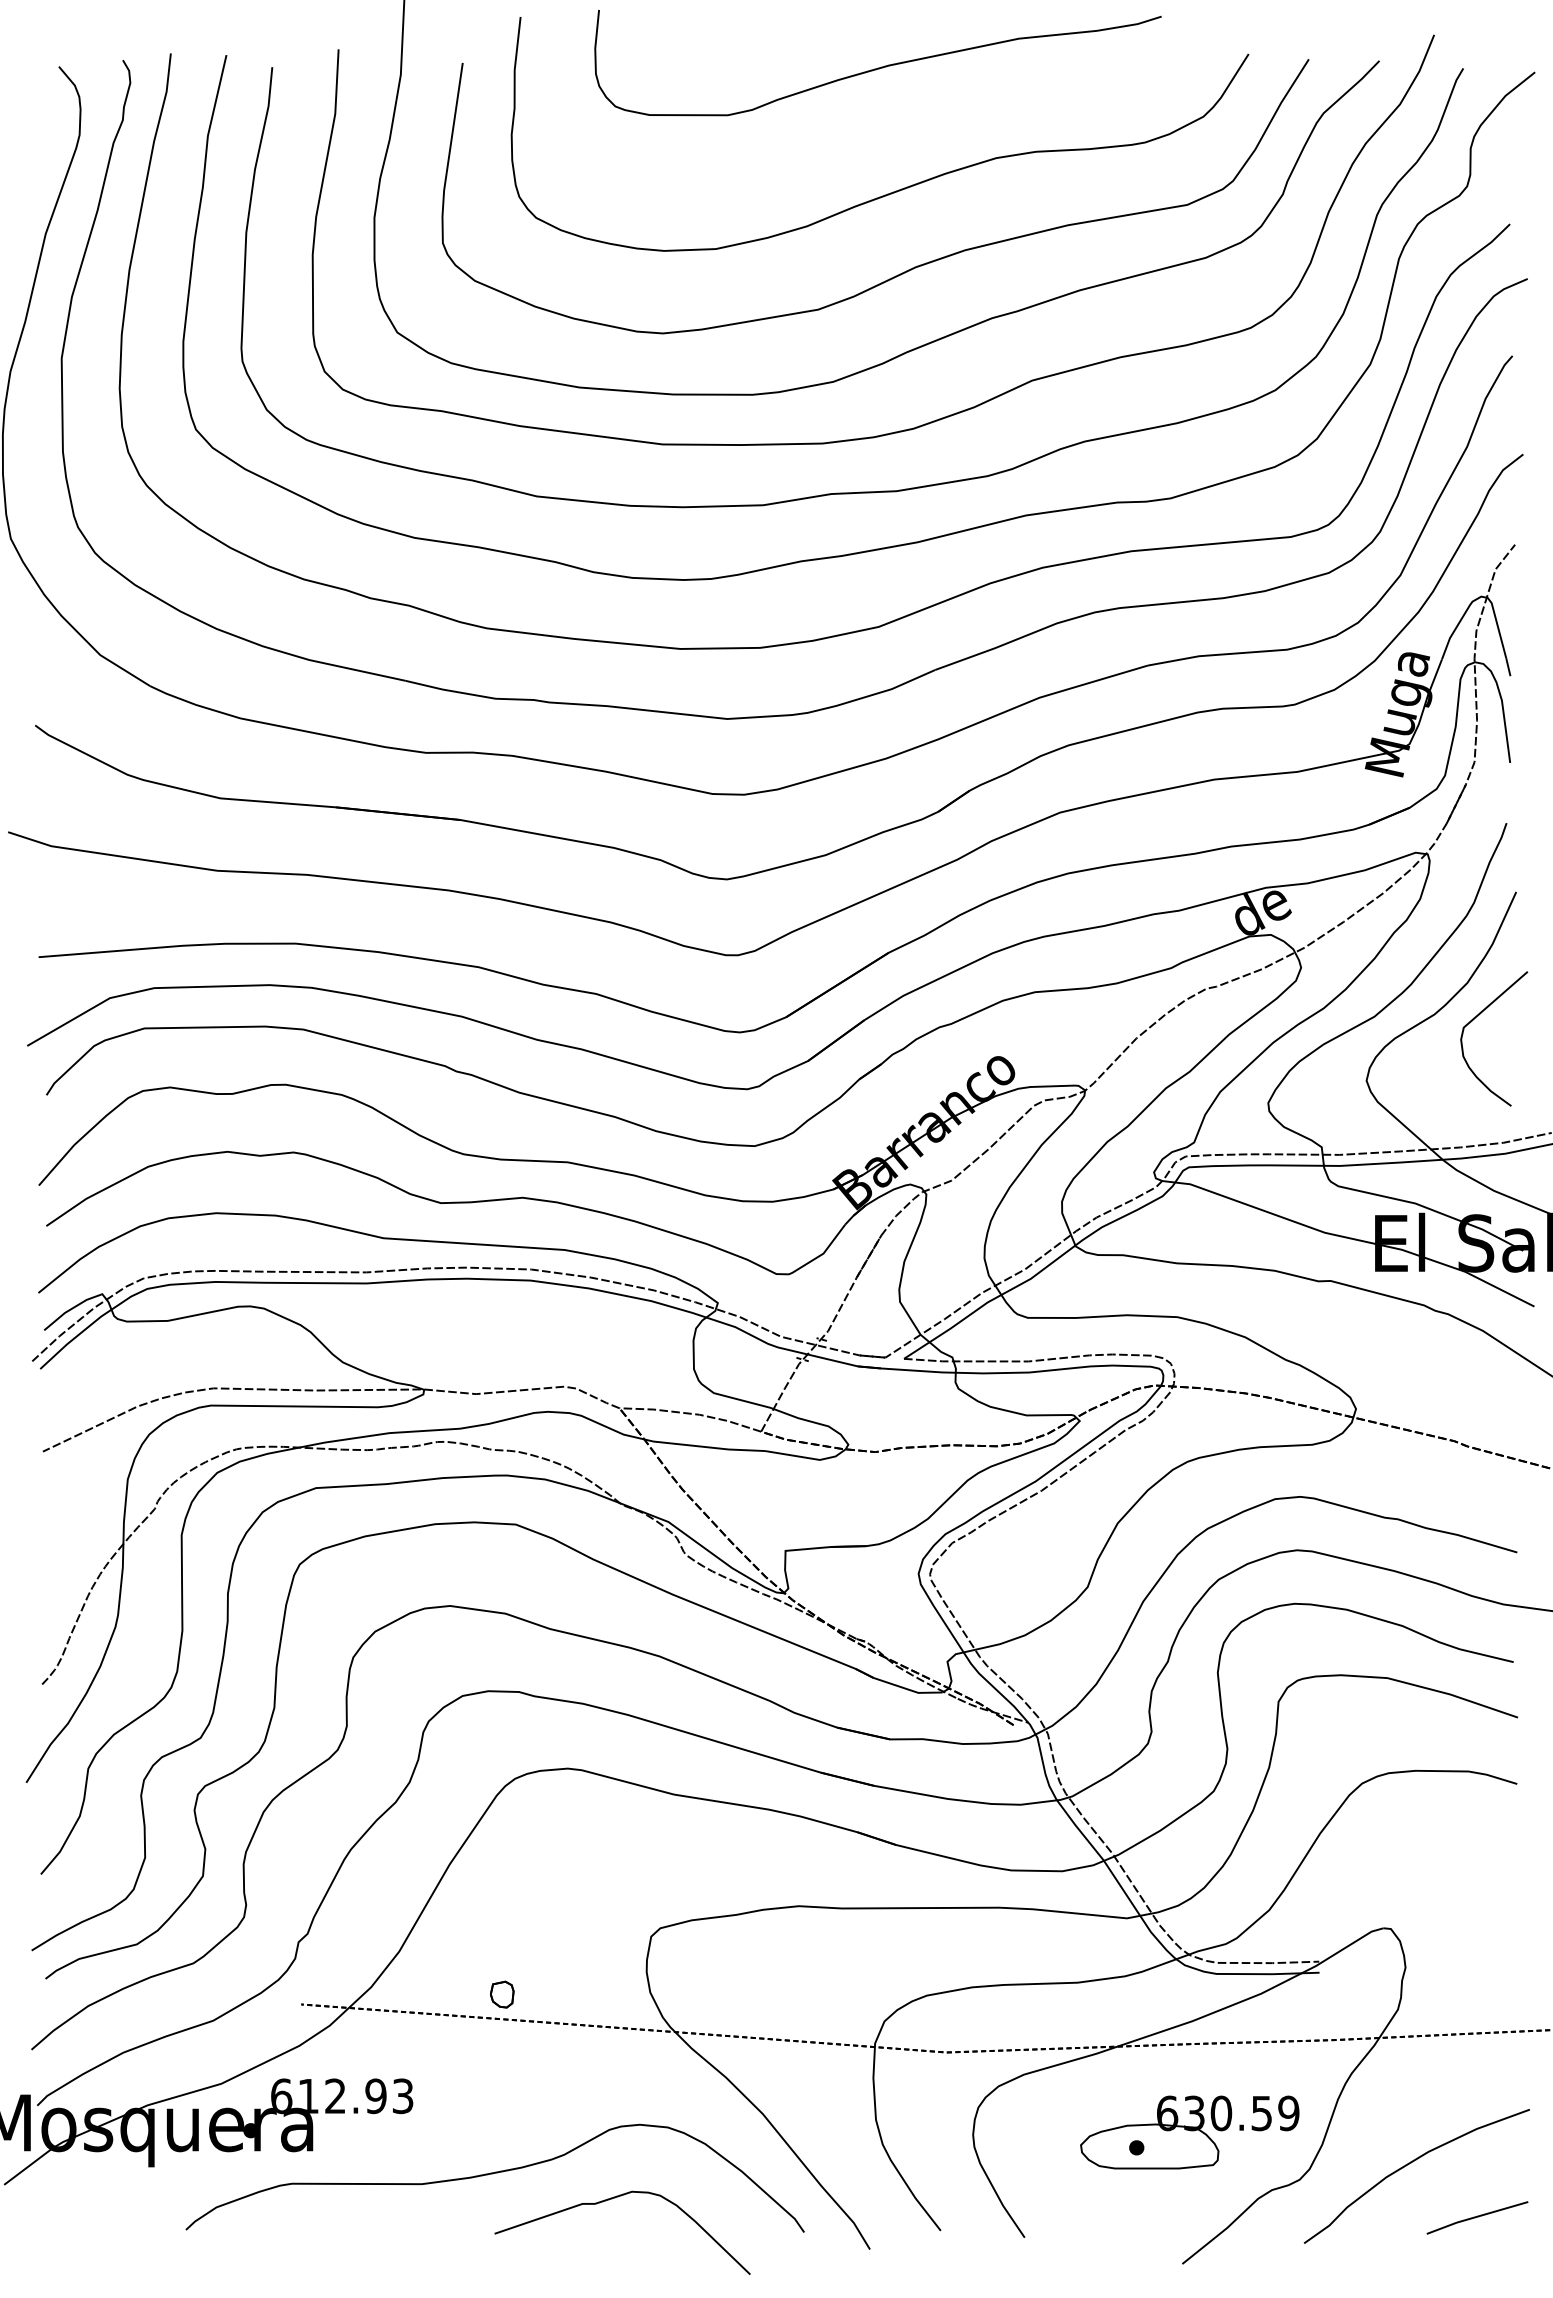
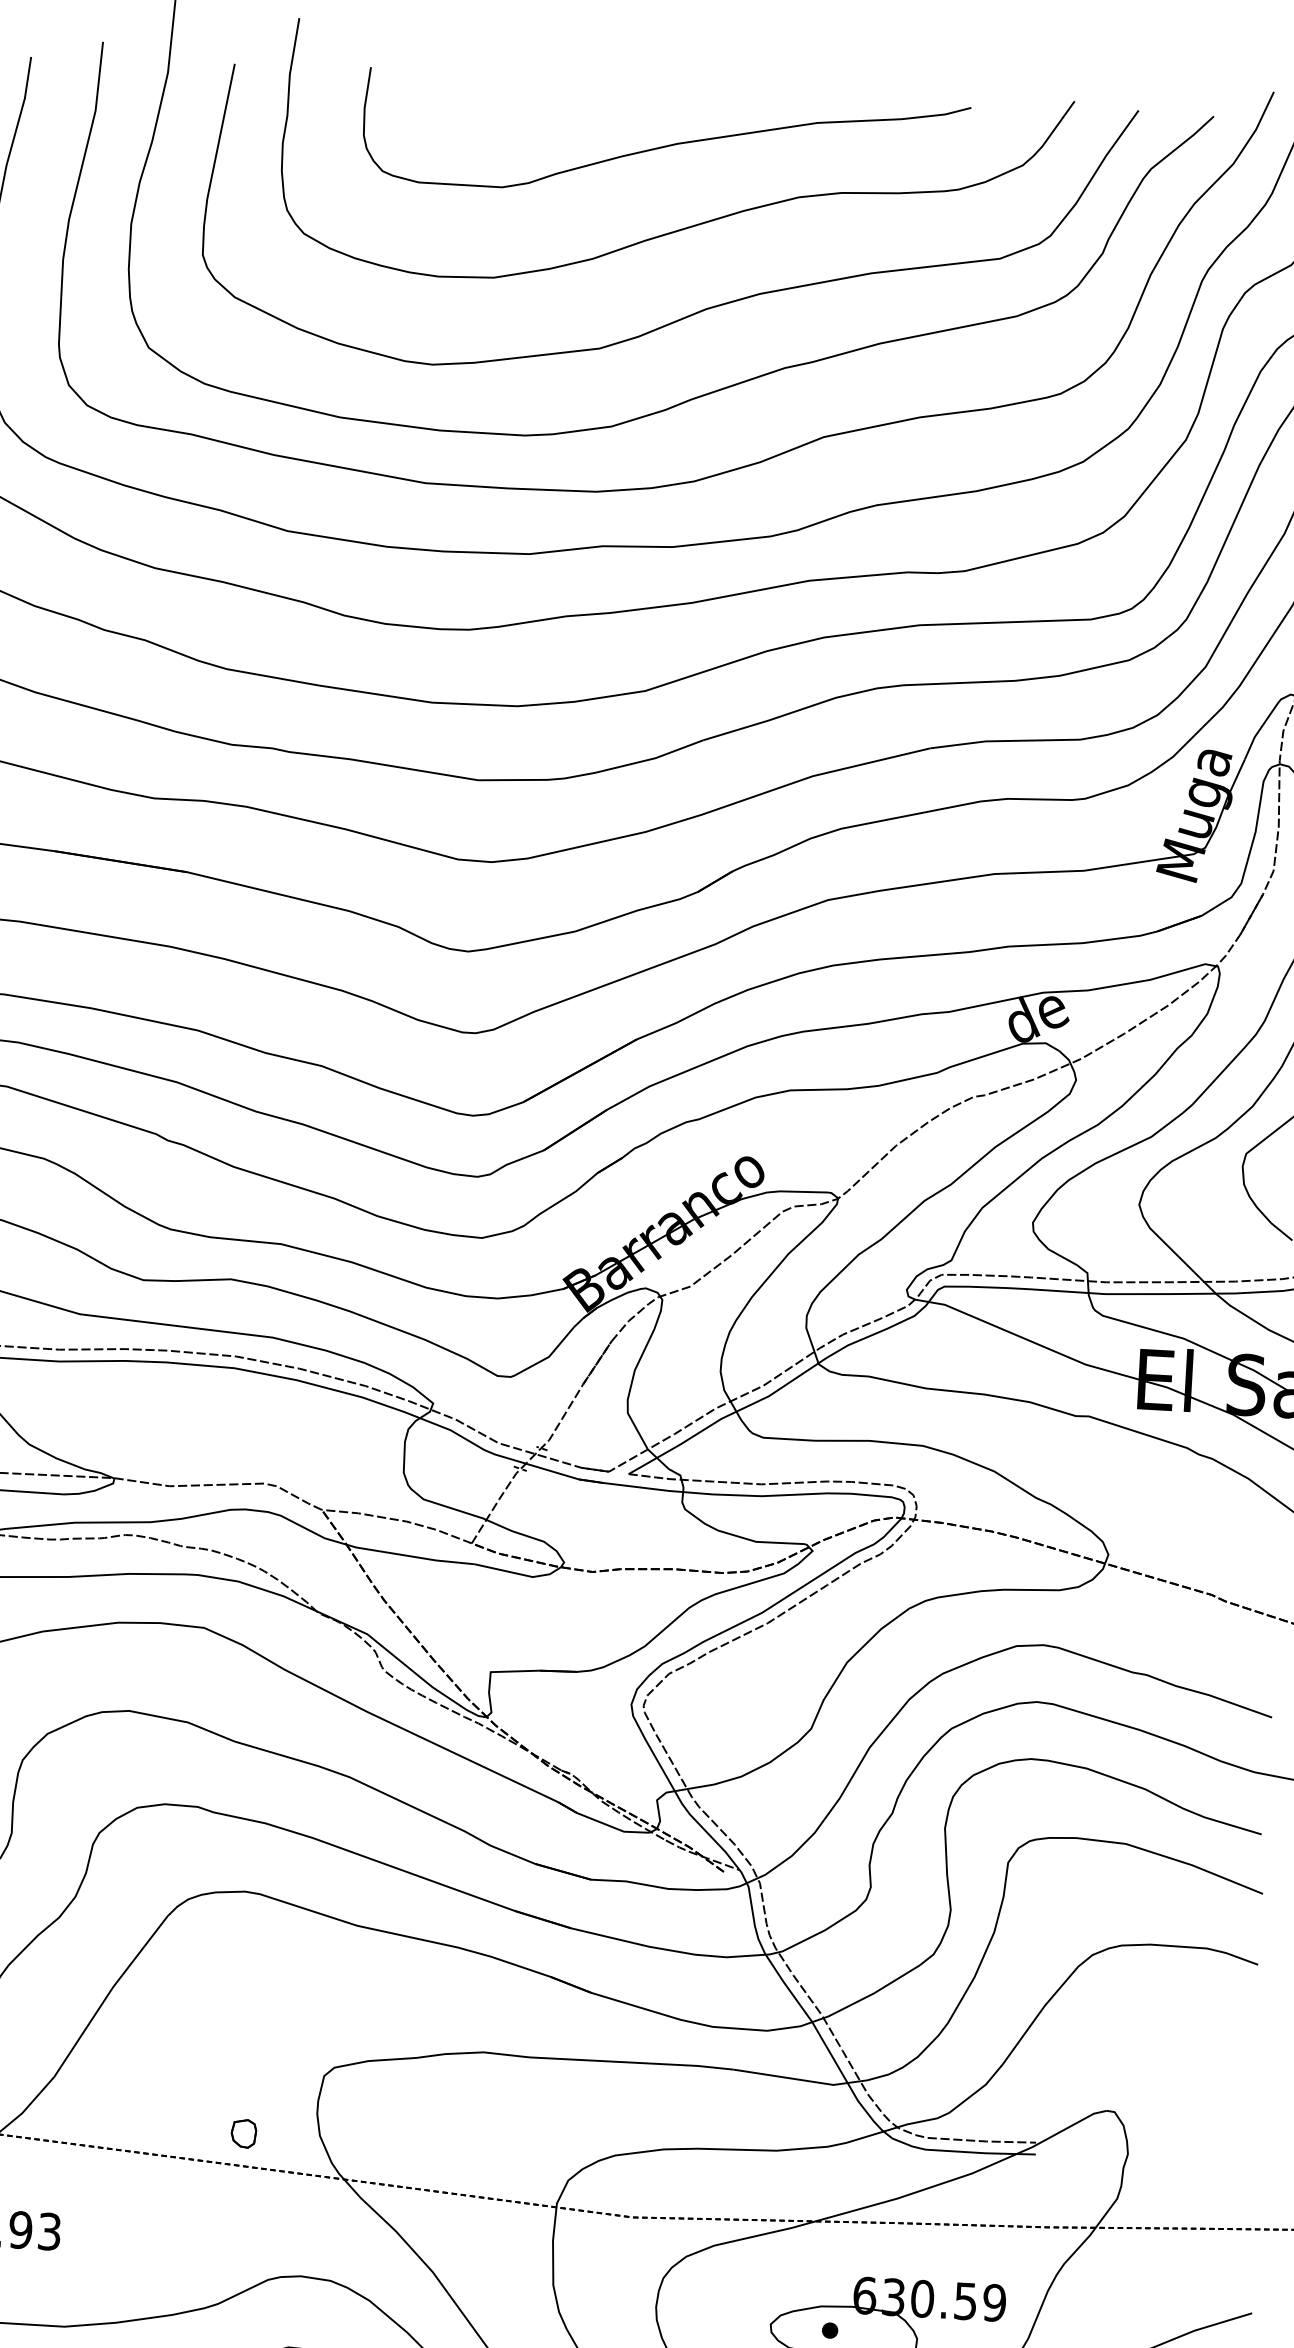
curve: (877, 67) -> (664, 145), moved
part: (502, 1994) -> (244, 2133), moved

